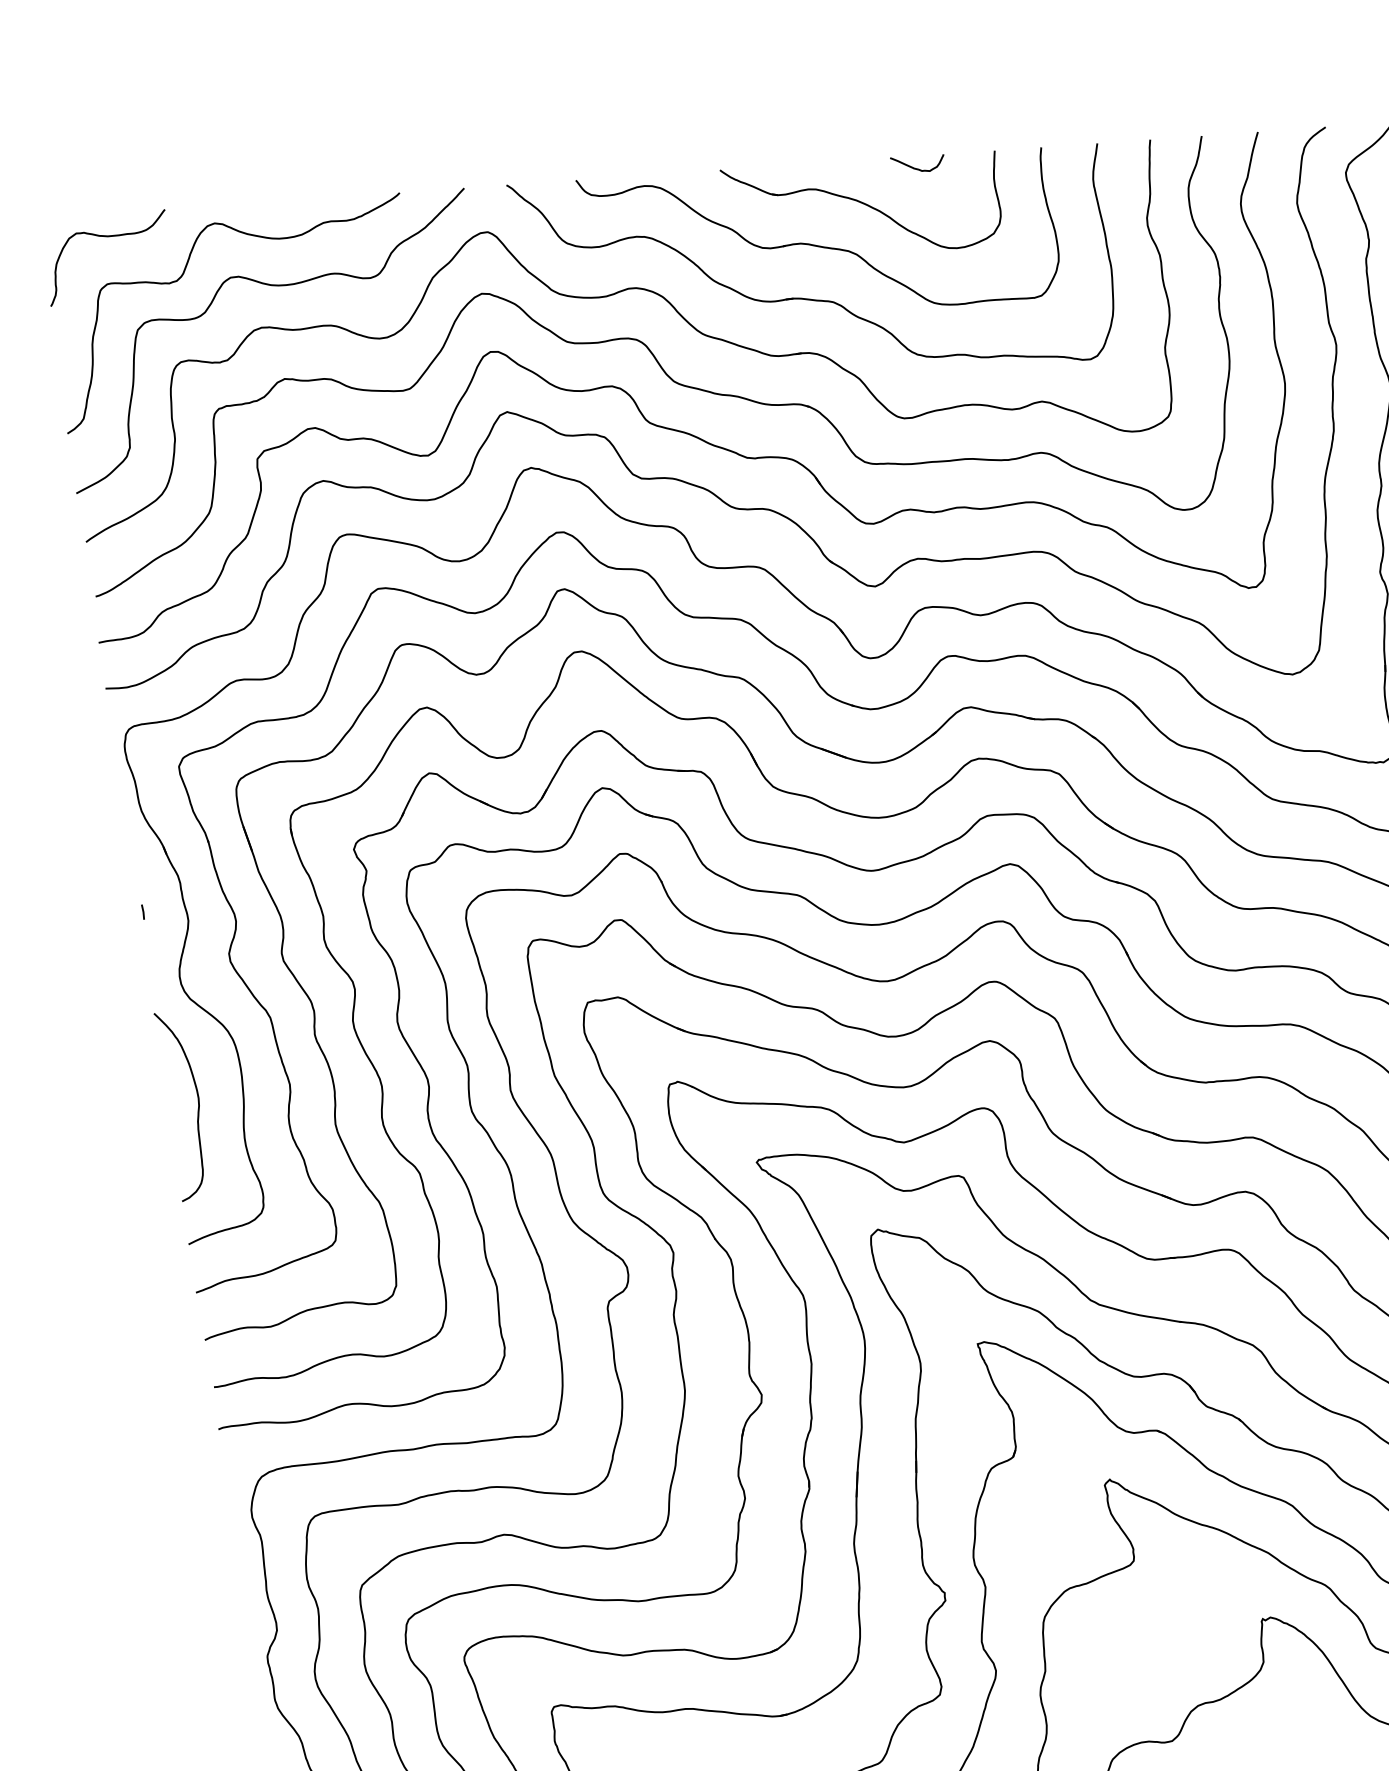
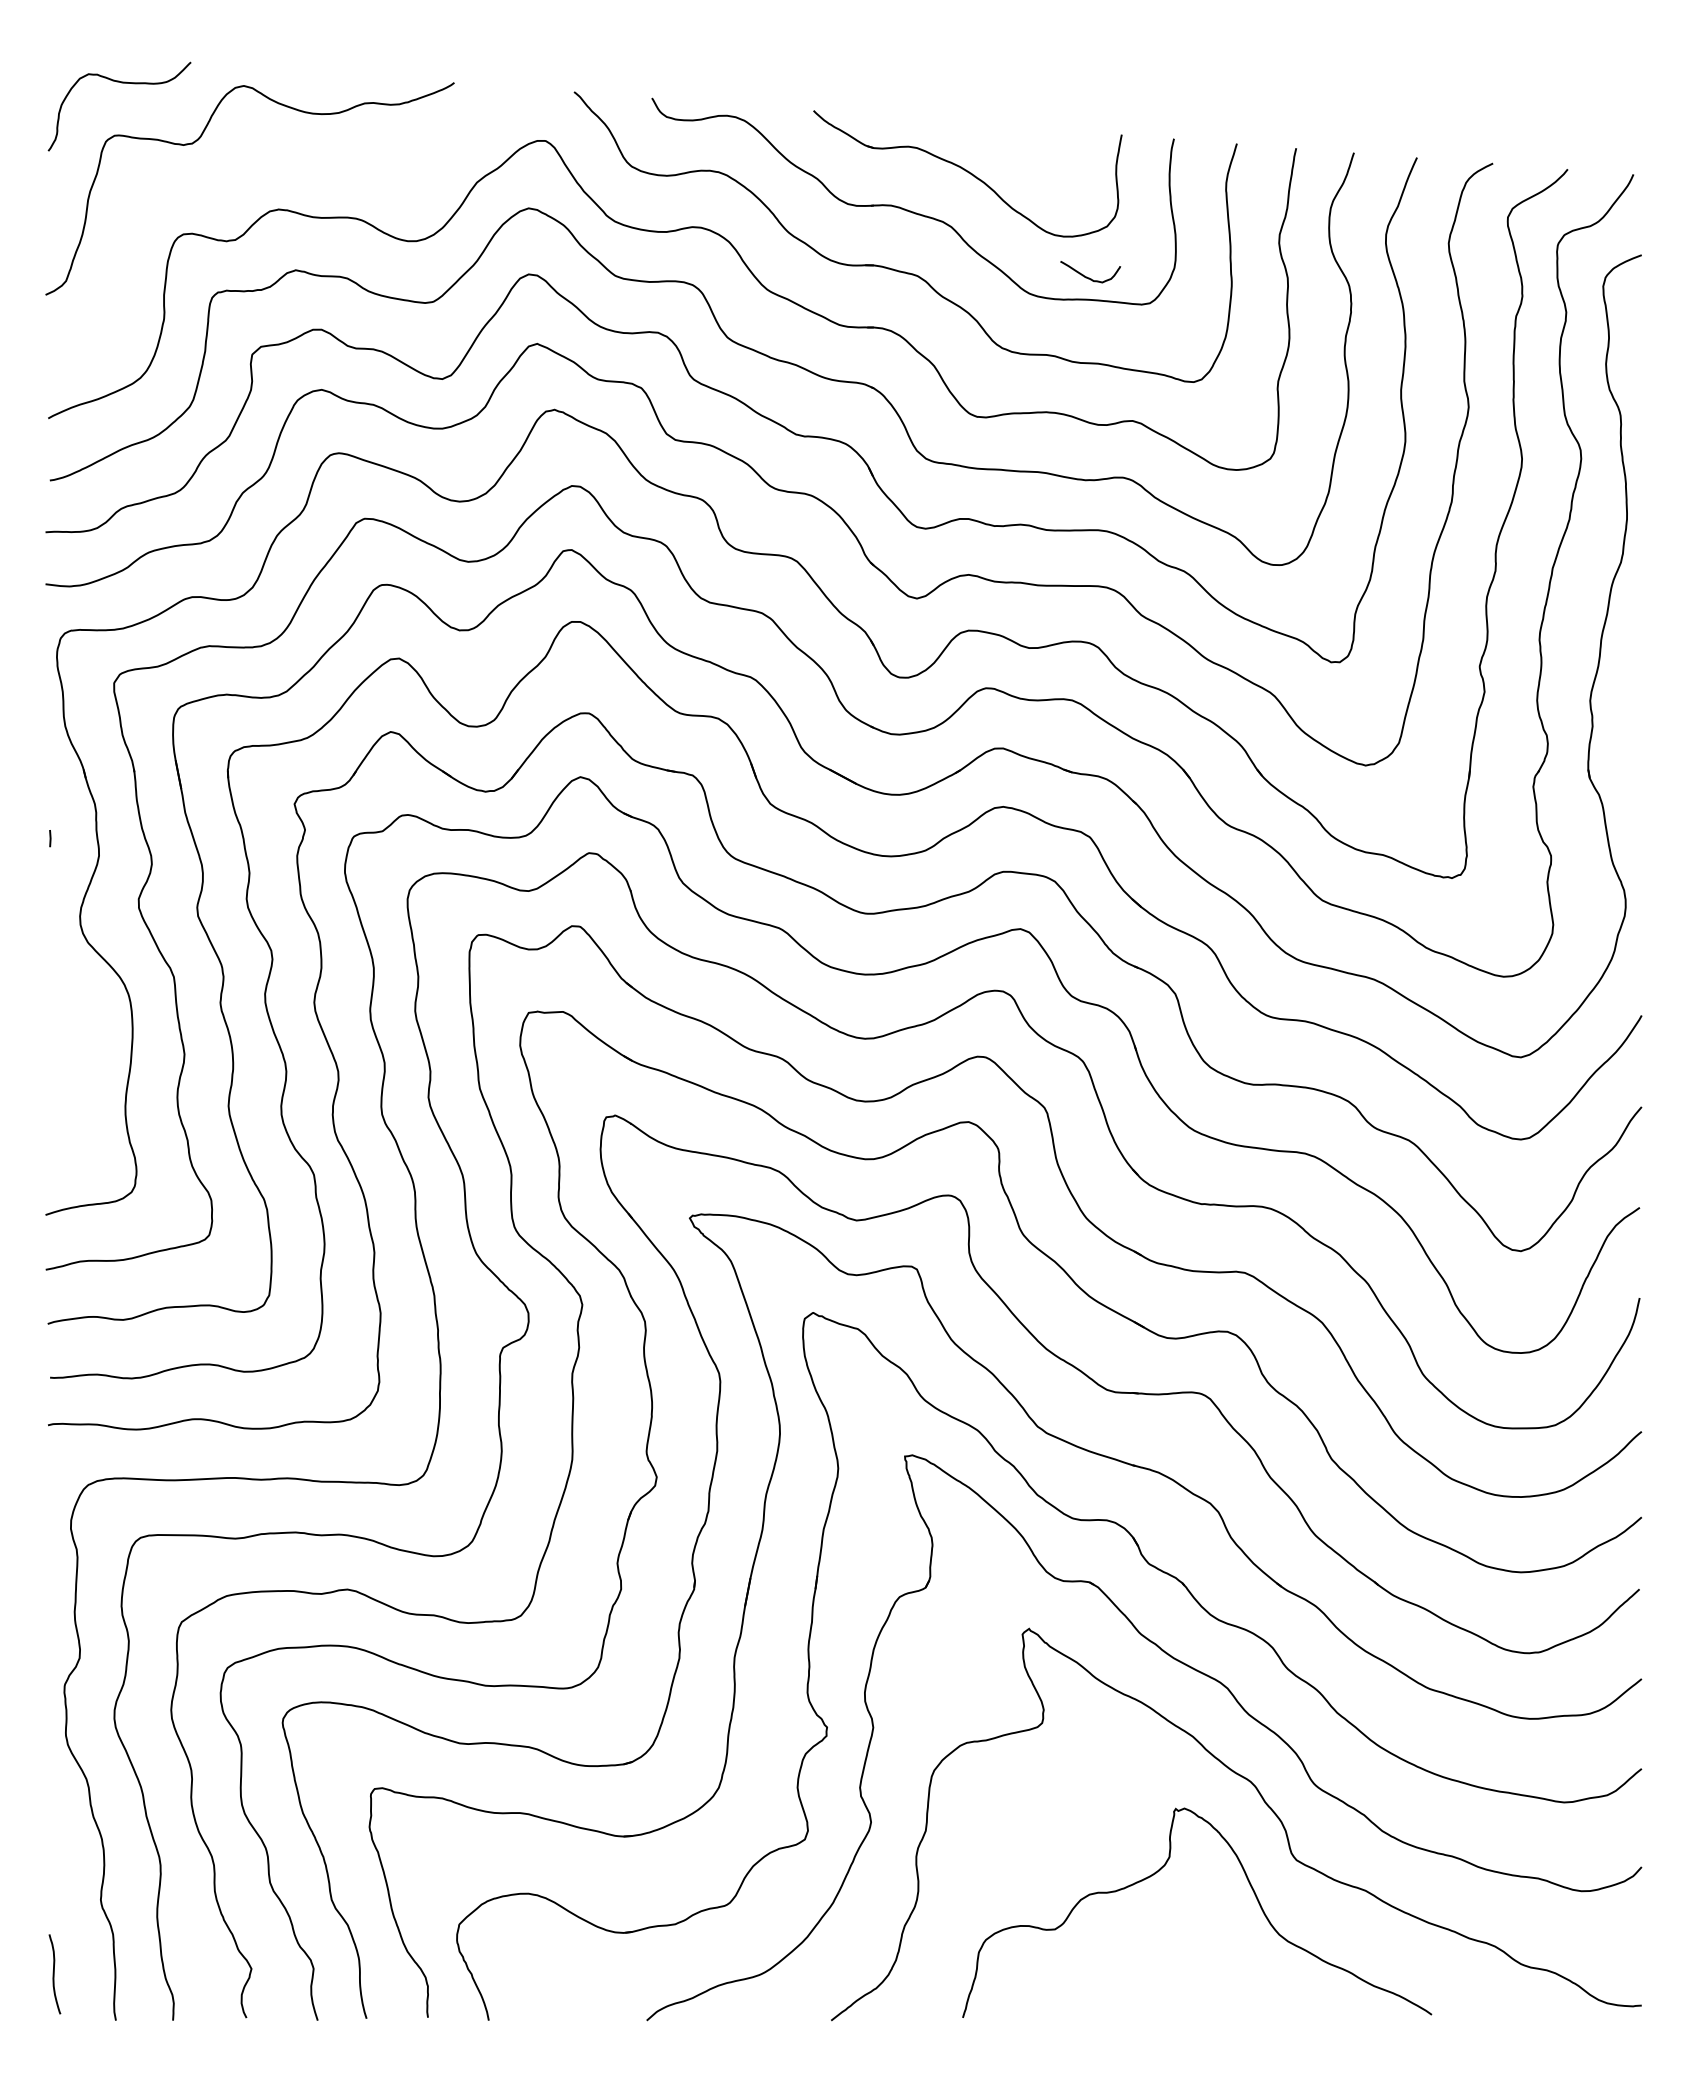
curve: (915, 167) -> (1087, 276), moved
curve: (273, 286) -> (298, 165), removed
curve: (197, 1107) -> (78, 1064), removed

